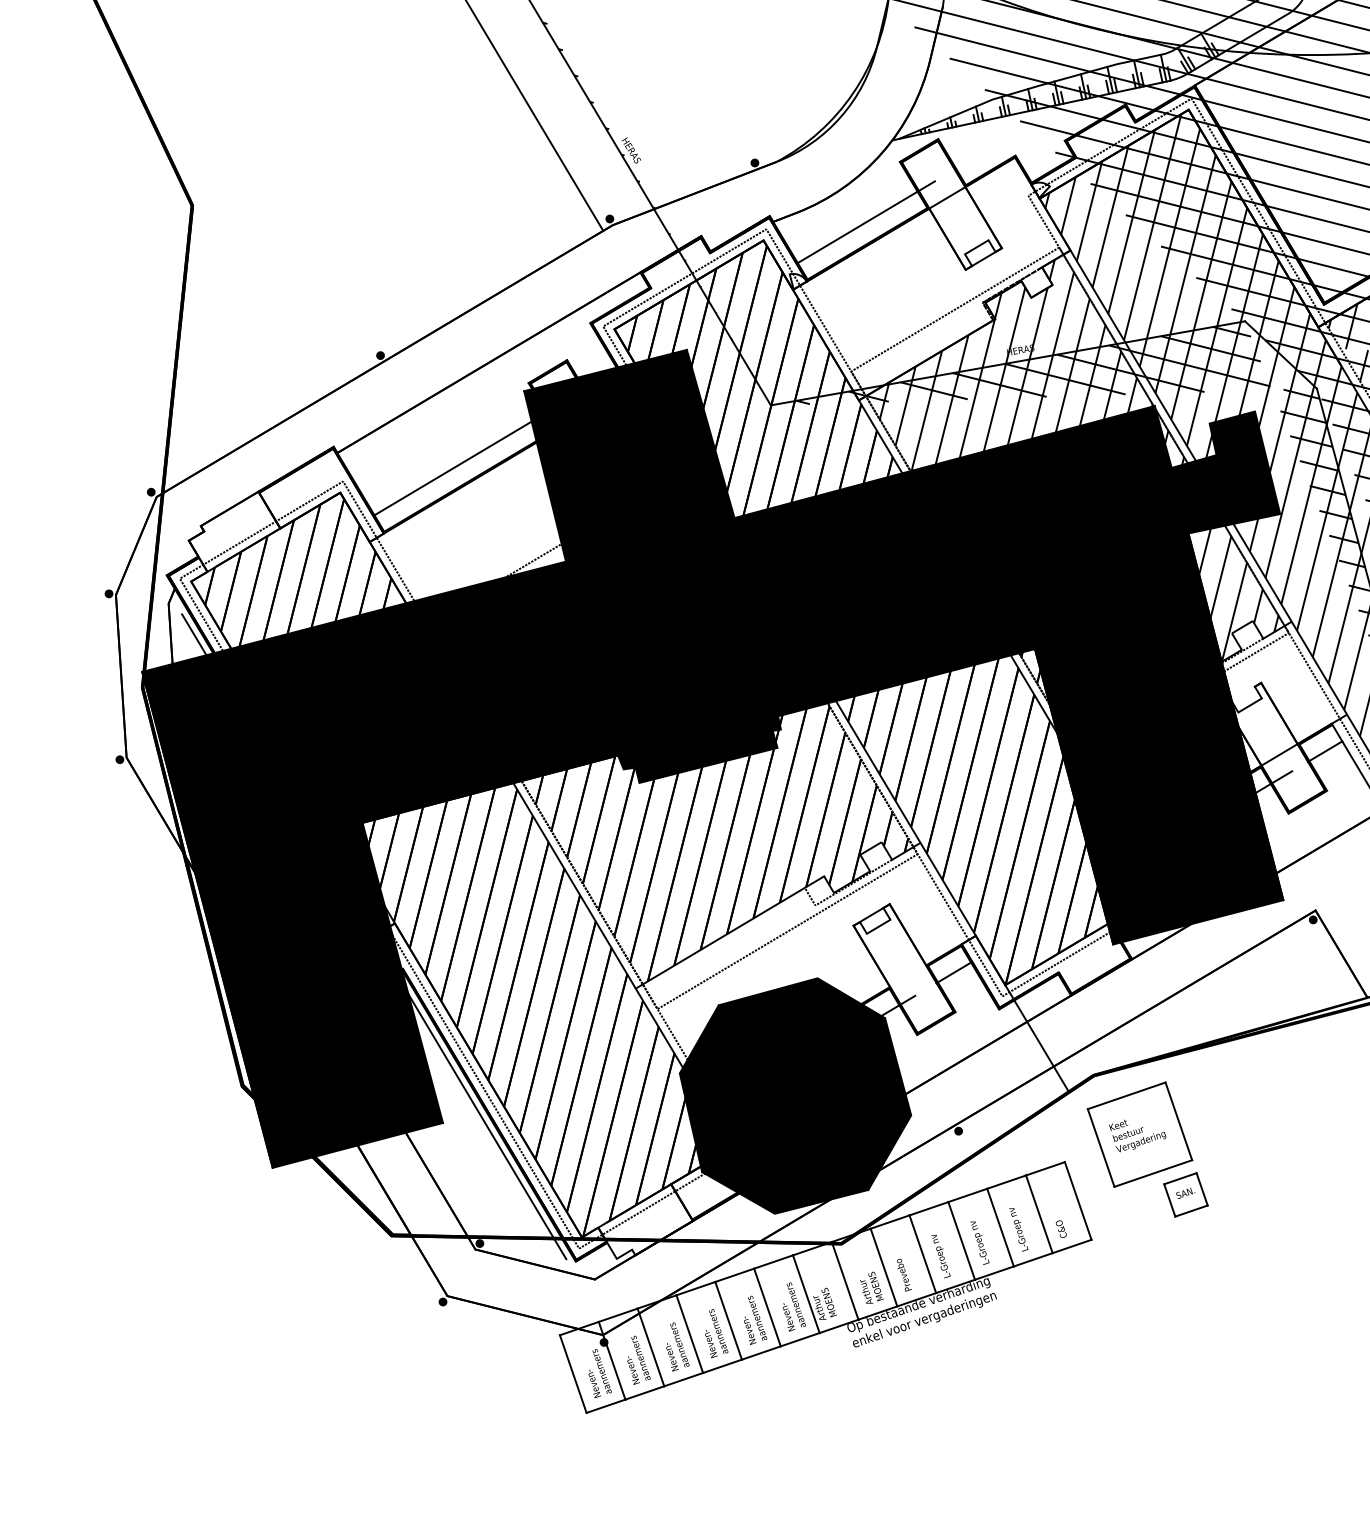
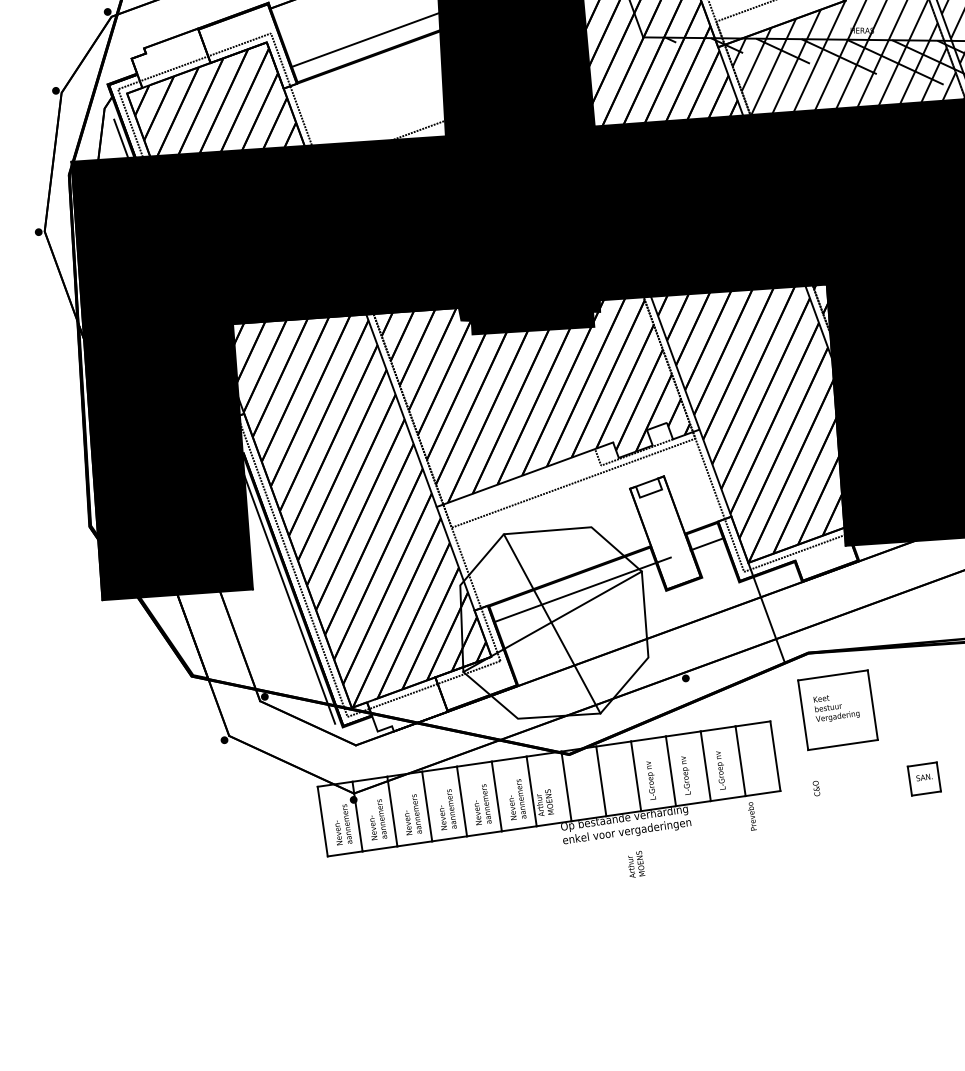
fill: (795, 1095) -> (554, 622), removed
part: (1185, 1194) -> (924, 778), moved
text: (1060, 1228) -> (815, 787), moved
text: (904, 1275) -> (752, 816), moved
text: (871, 1287) -> (636, 863), moved

